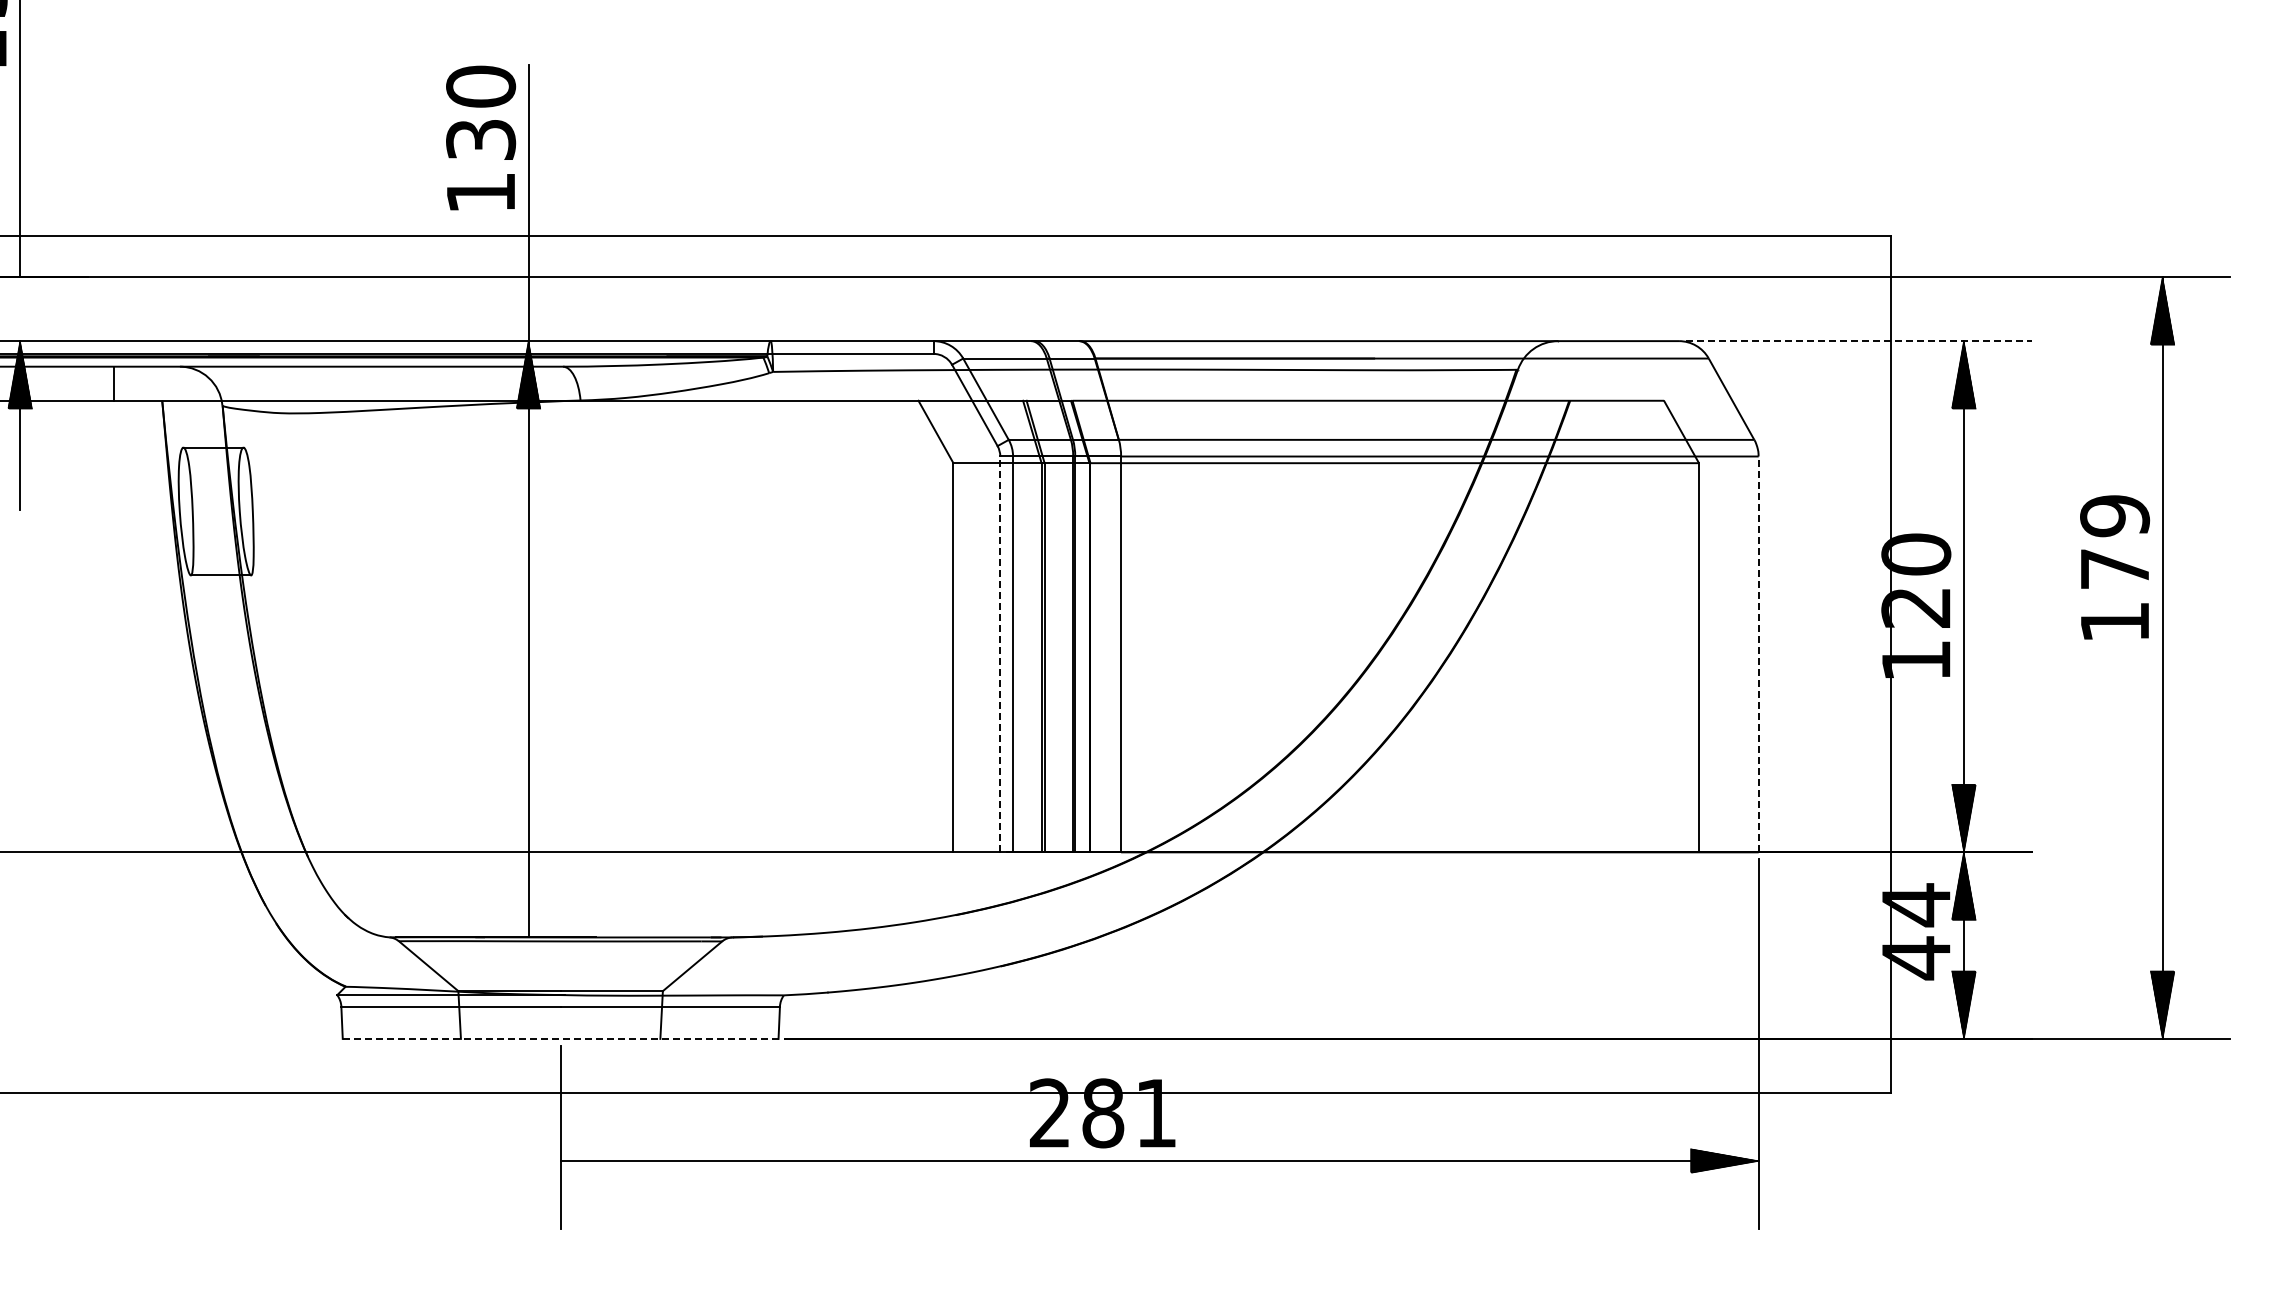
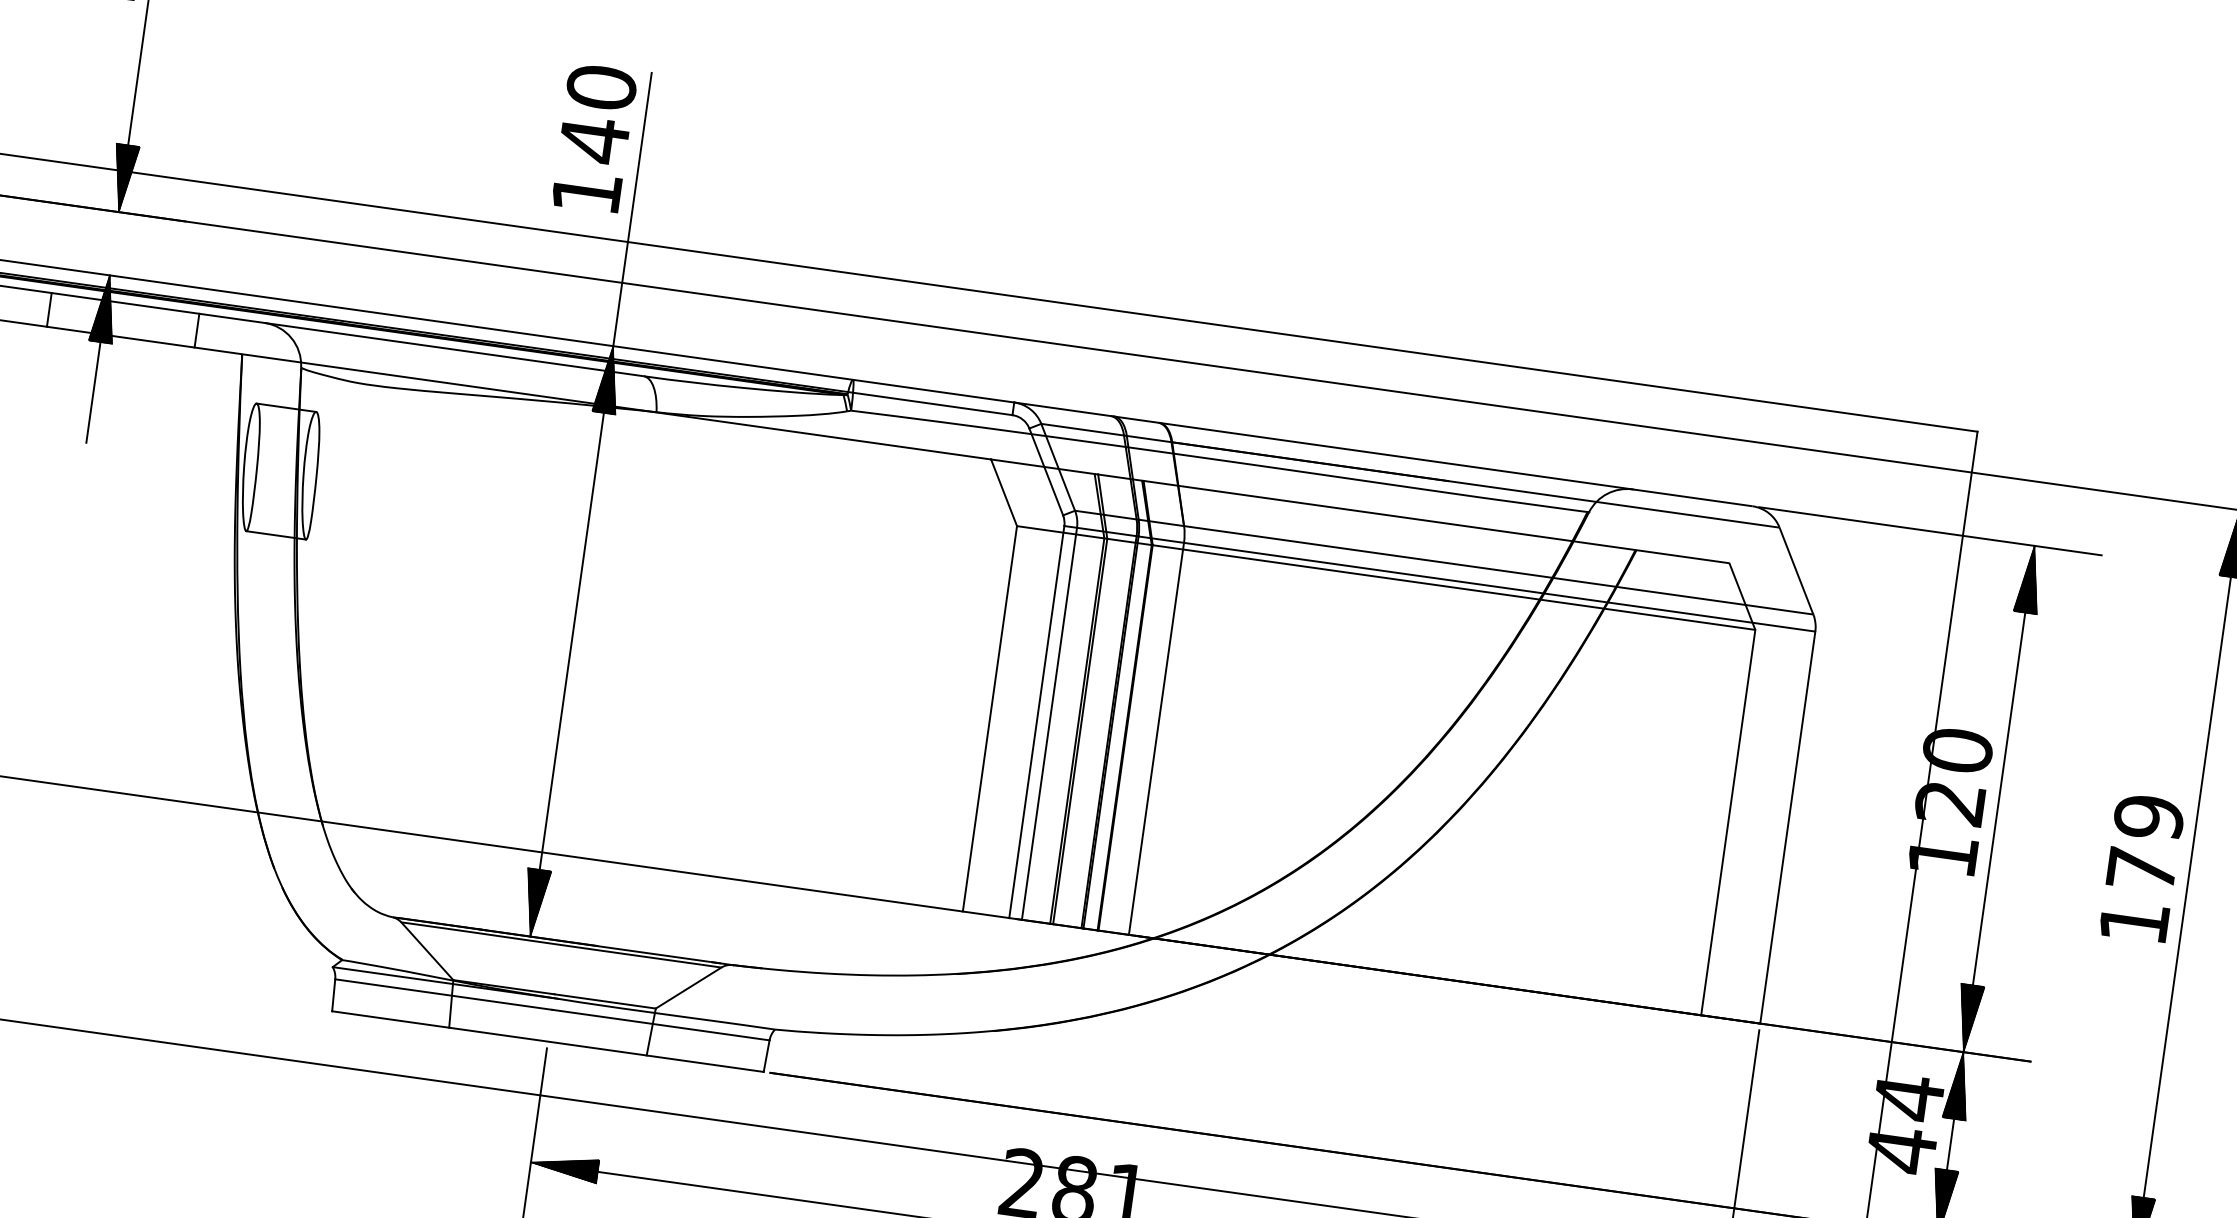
text: (481, 140) -> (594, 140), 130 -> 140
hatch: (20, 243) -> (123, 178), added
line: (1858, 341) -> (1930, 531), dashed -> solid
text: (2115, 567) -> (2142, 868), moved
line: (1000, 654) -> (1037, 722), dashed -> solid
line: (1758, 654) -> (1787, 827), dashed -> solid
hatch: (528, 903) -> (534, 903), added
line: (560, 1038) -> (547, 1041), dashed -> solid
hatch: (594, 1160) -> (564, 1166), added

